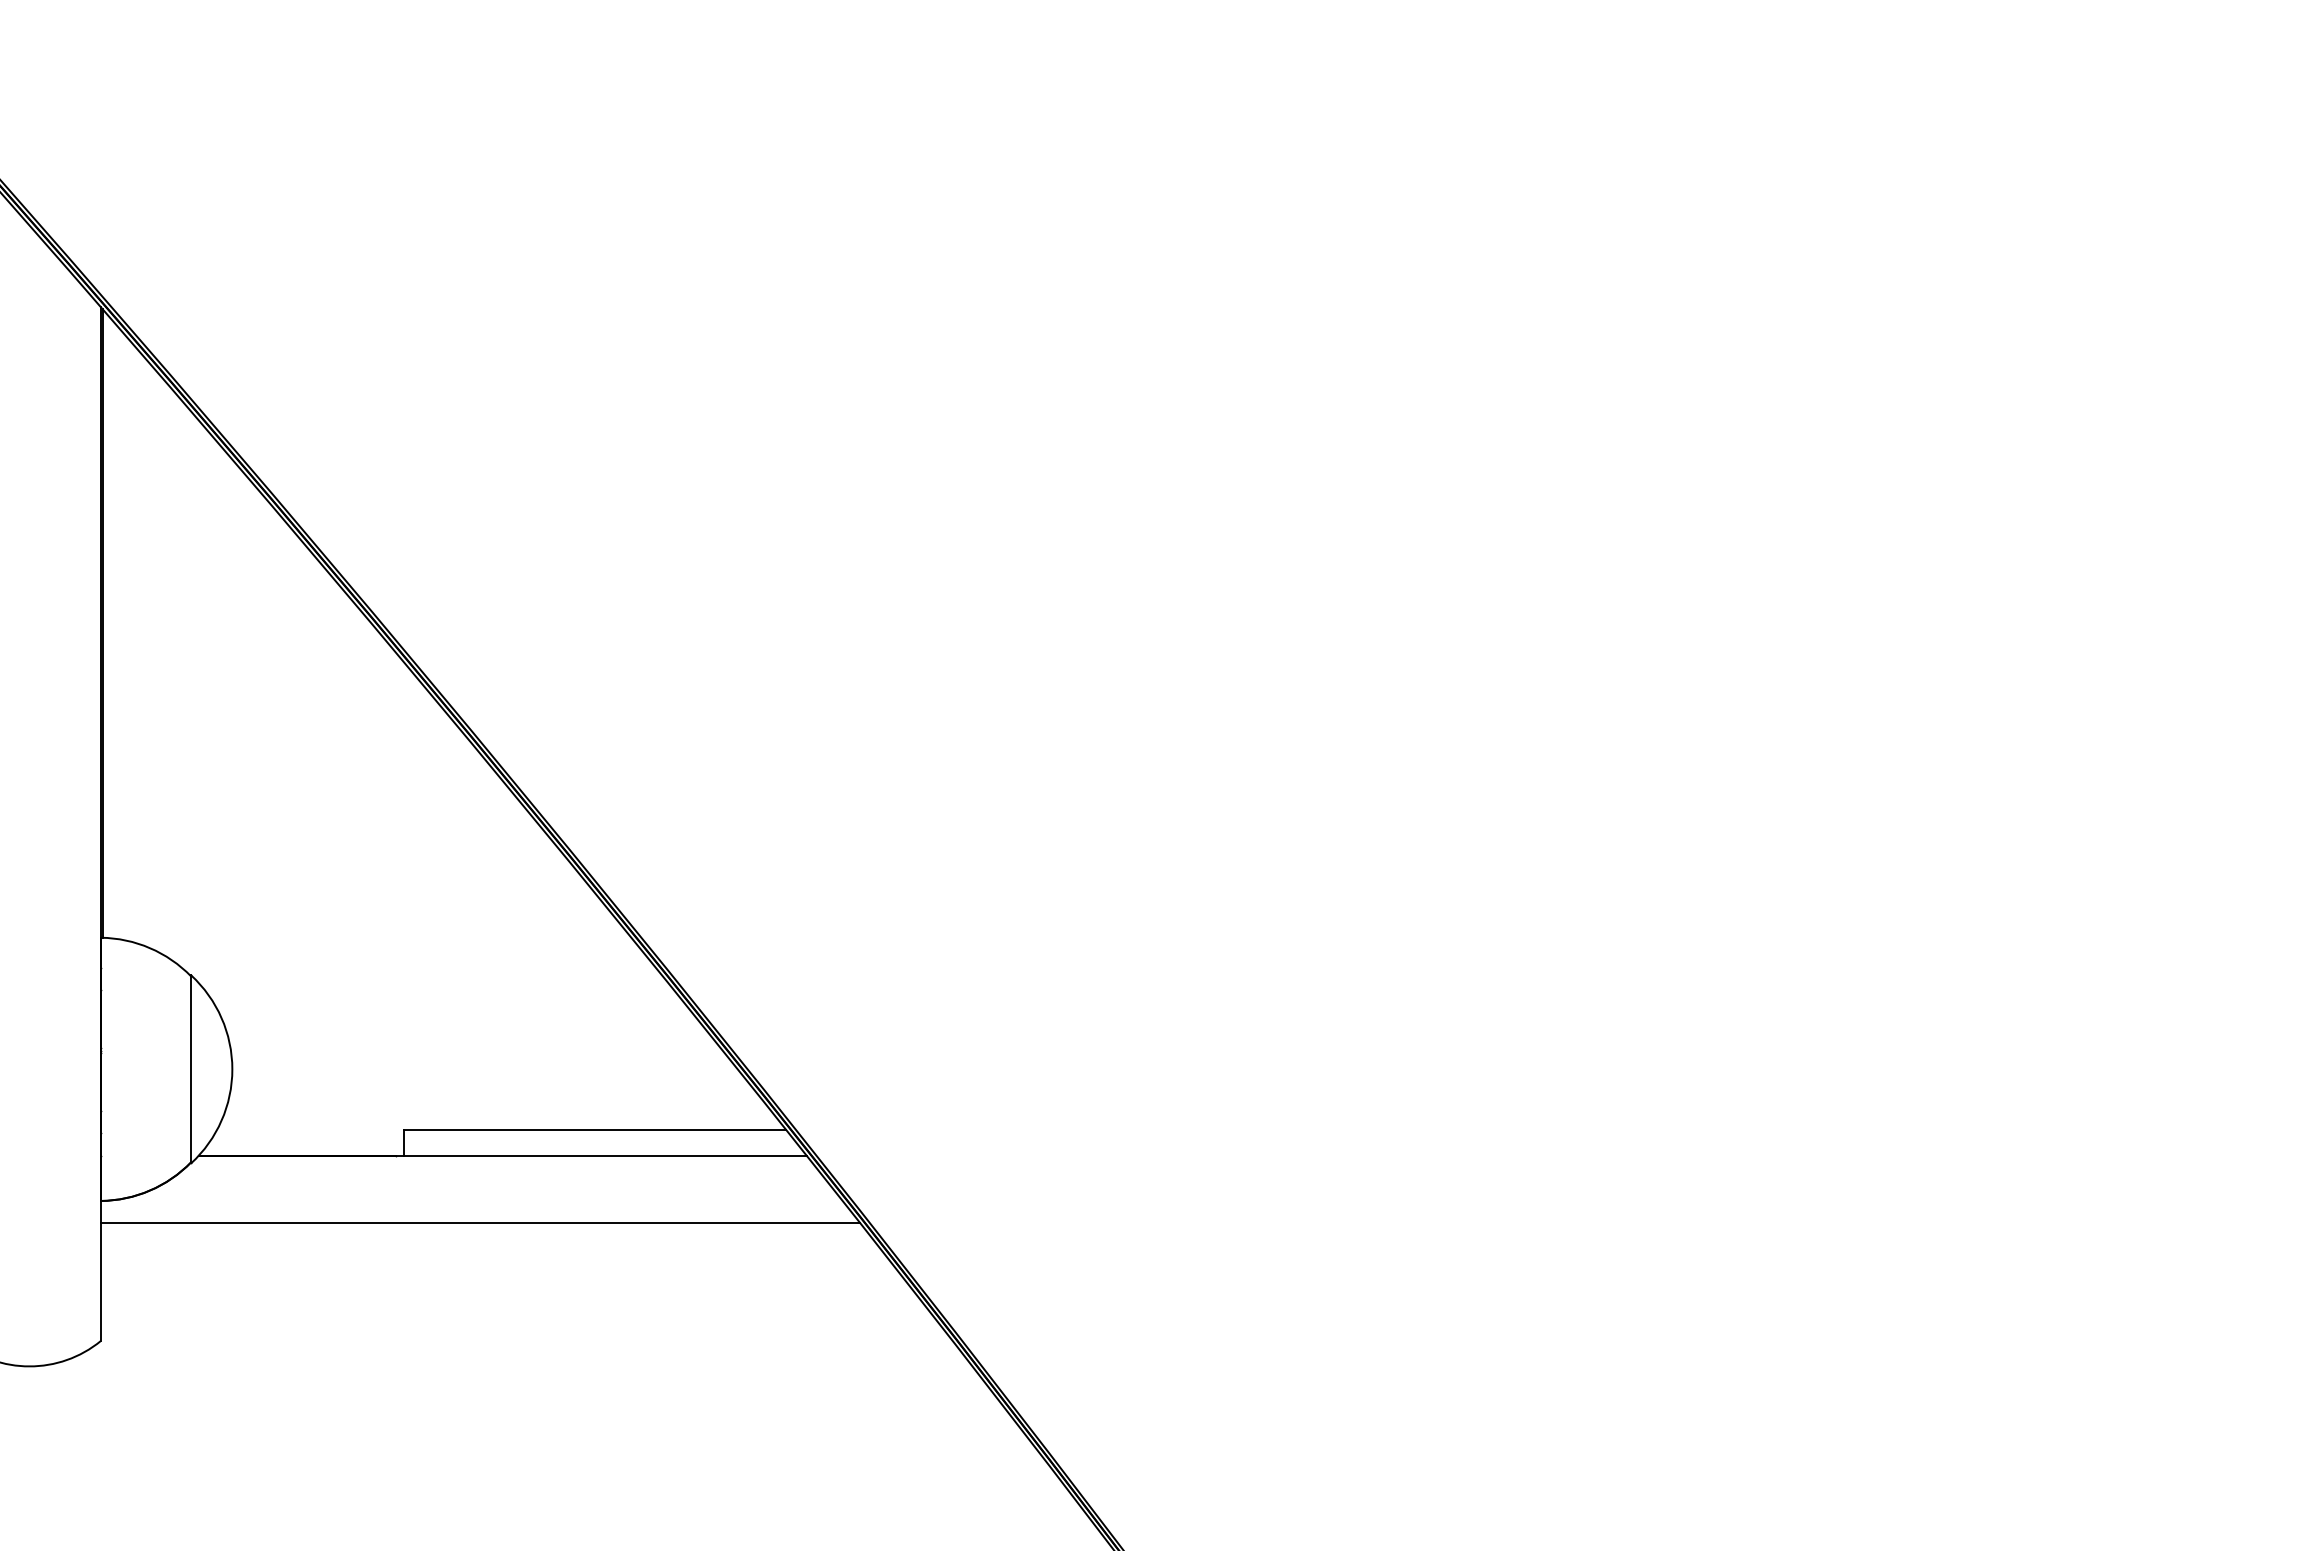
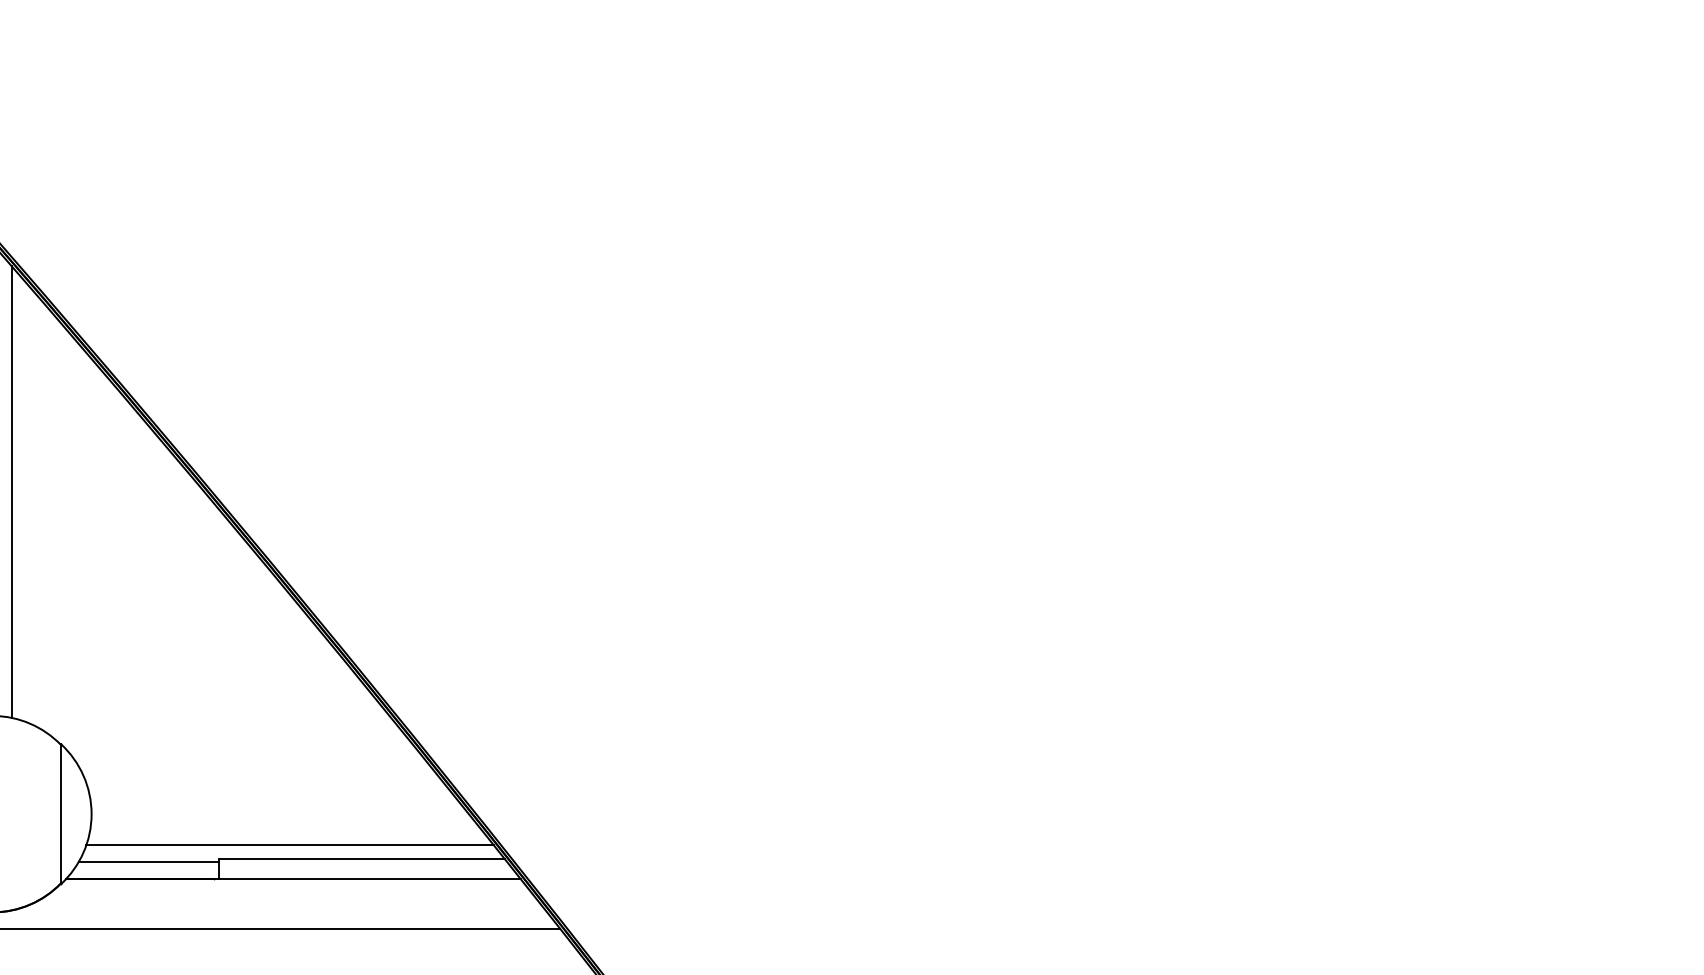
line: (125, 637) -> (11, 491), added
line: (497, 1110) -> (289, 844), added
line: (309, 1133) -> (149, 862), added

